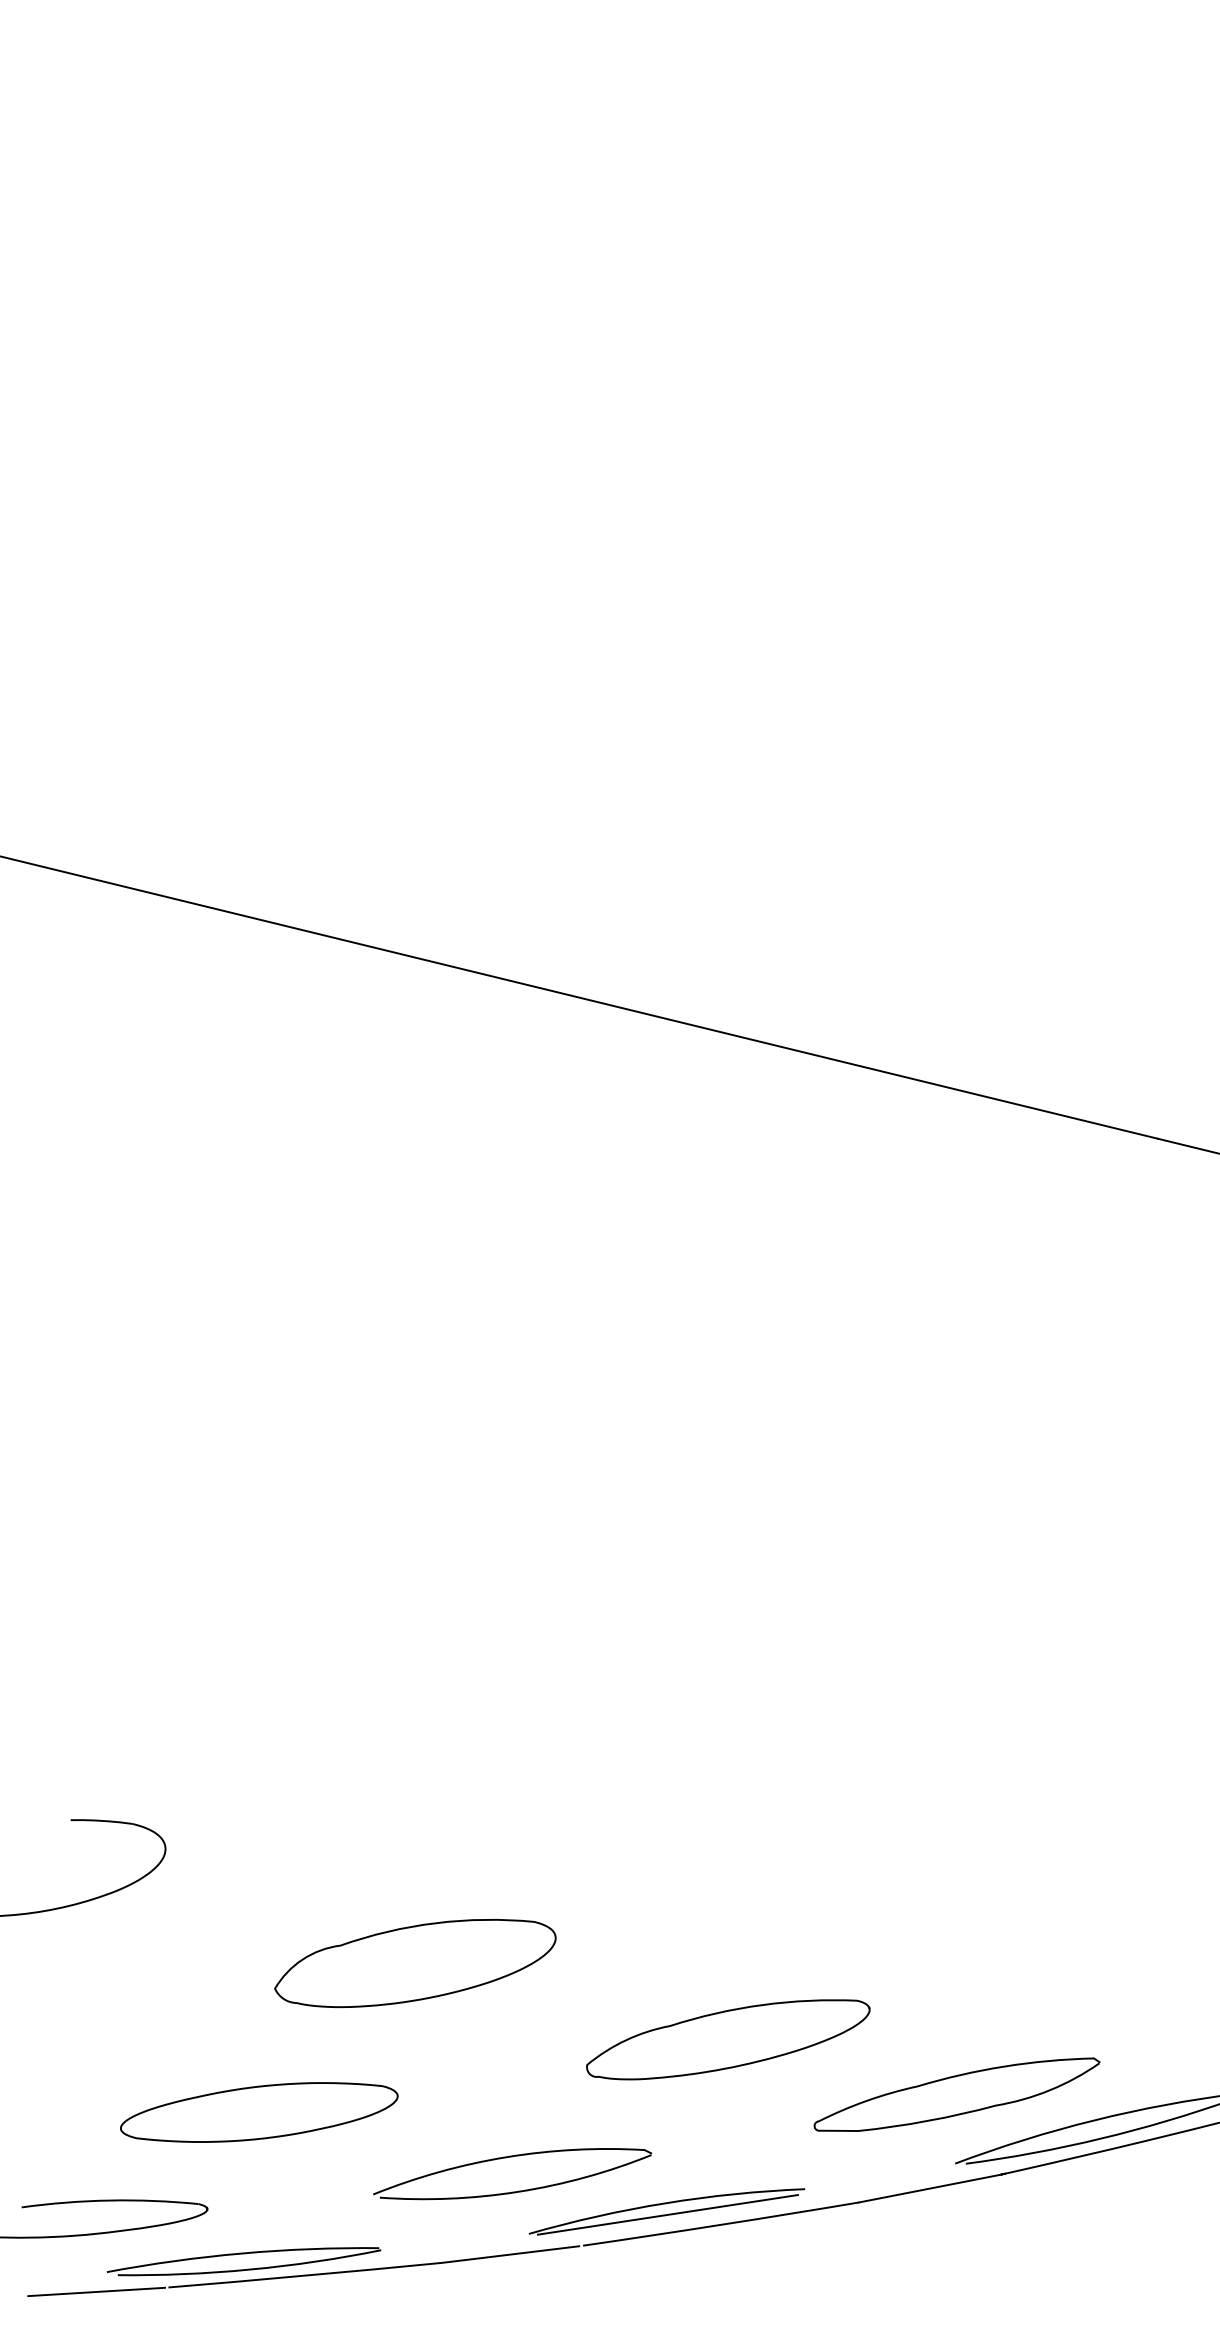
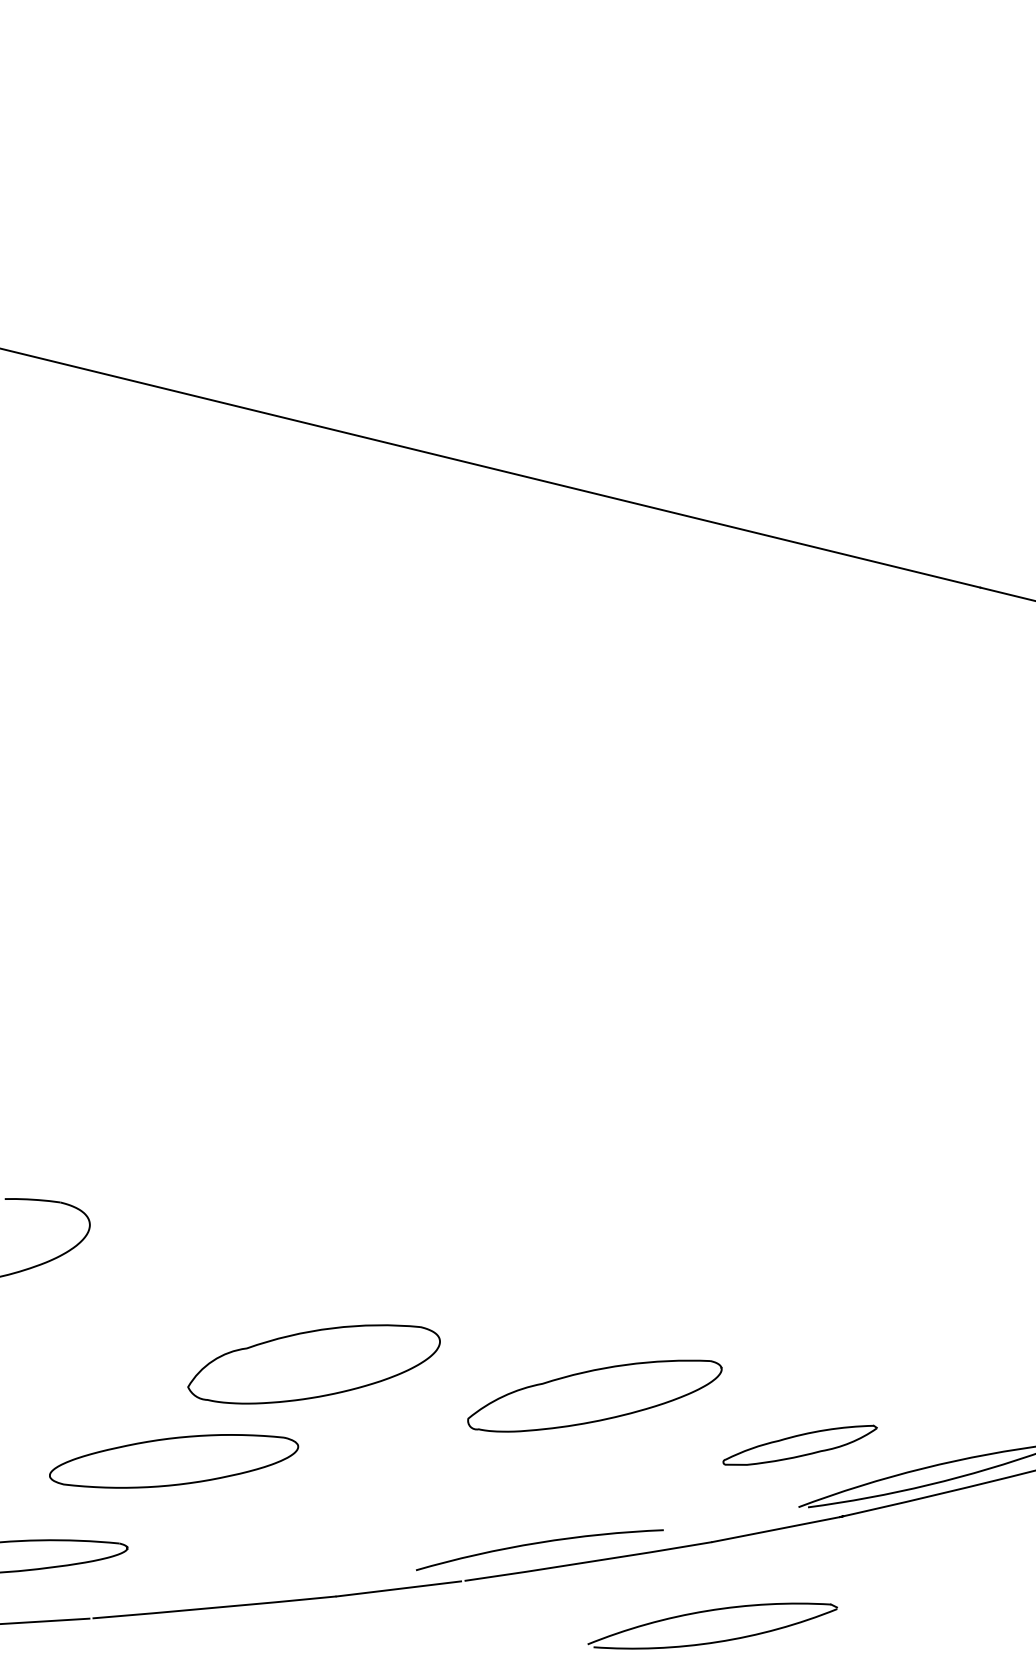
part: (415, 1962) -> (314, 1363), moved
part: (956, 2094) -> (799, 1445), size x0.6
part: (512, 2157) -> (712, 1611), moved
line: (667, 2214) -> (540, 1552), removed
part: (243, 2254) -> (159, 1588), removed

